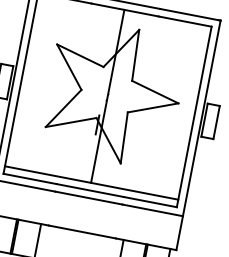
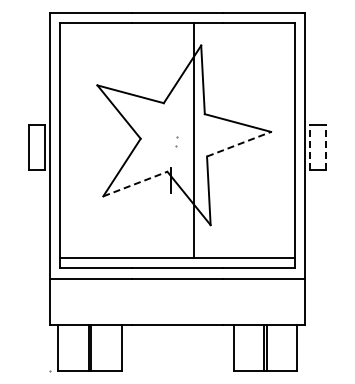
line: (107, 96) -> (193, 140), moved
line: (153, 108) -> (239, 144), solid -> dashed
line: (204, 119) -> (309, 146), solid -> dashed
line: (216, 121) -> (325, 146), solid -> dashed
line: (71, 122) -> (135, 183), solid -> dashed

